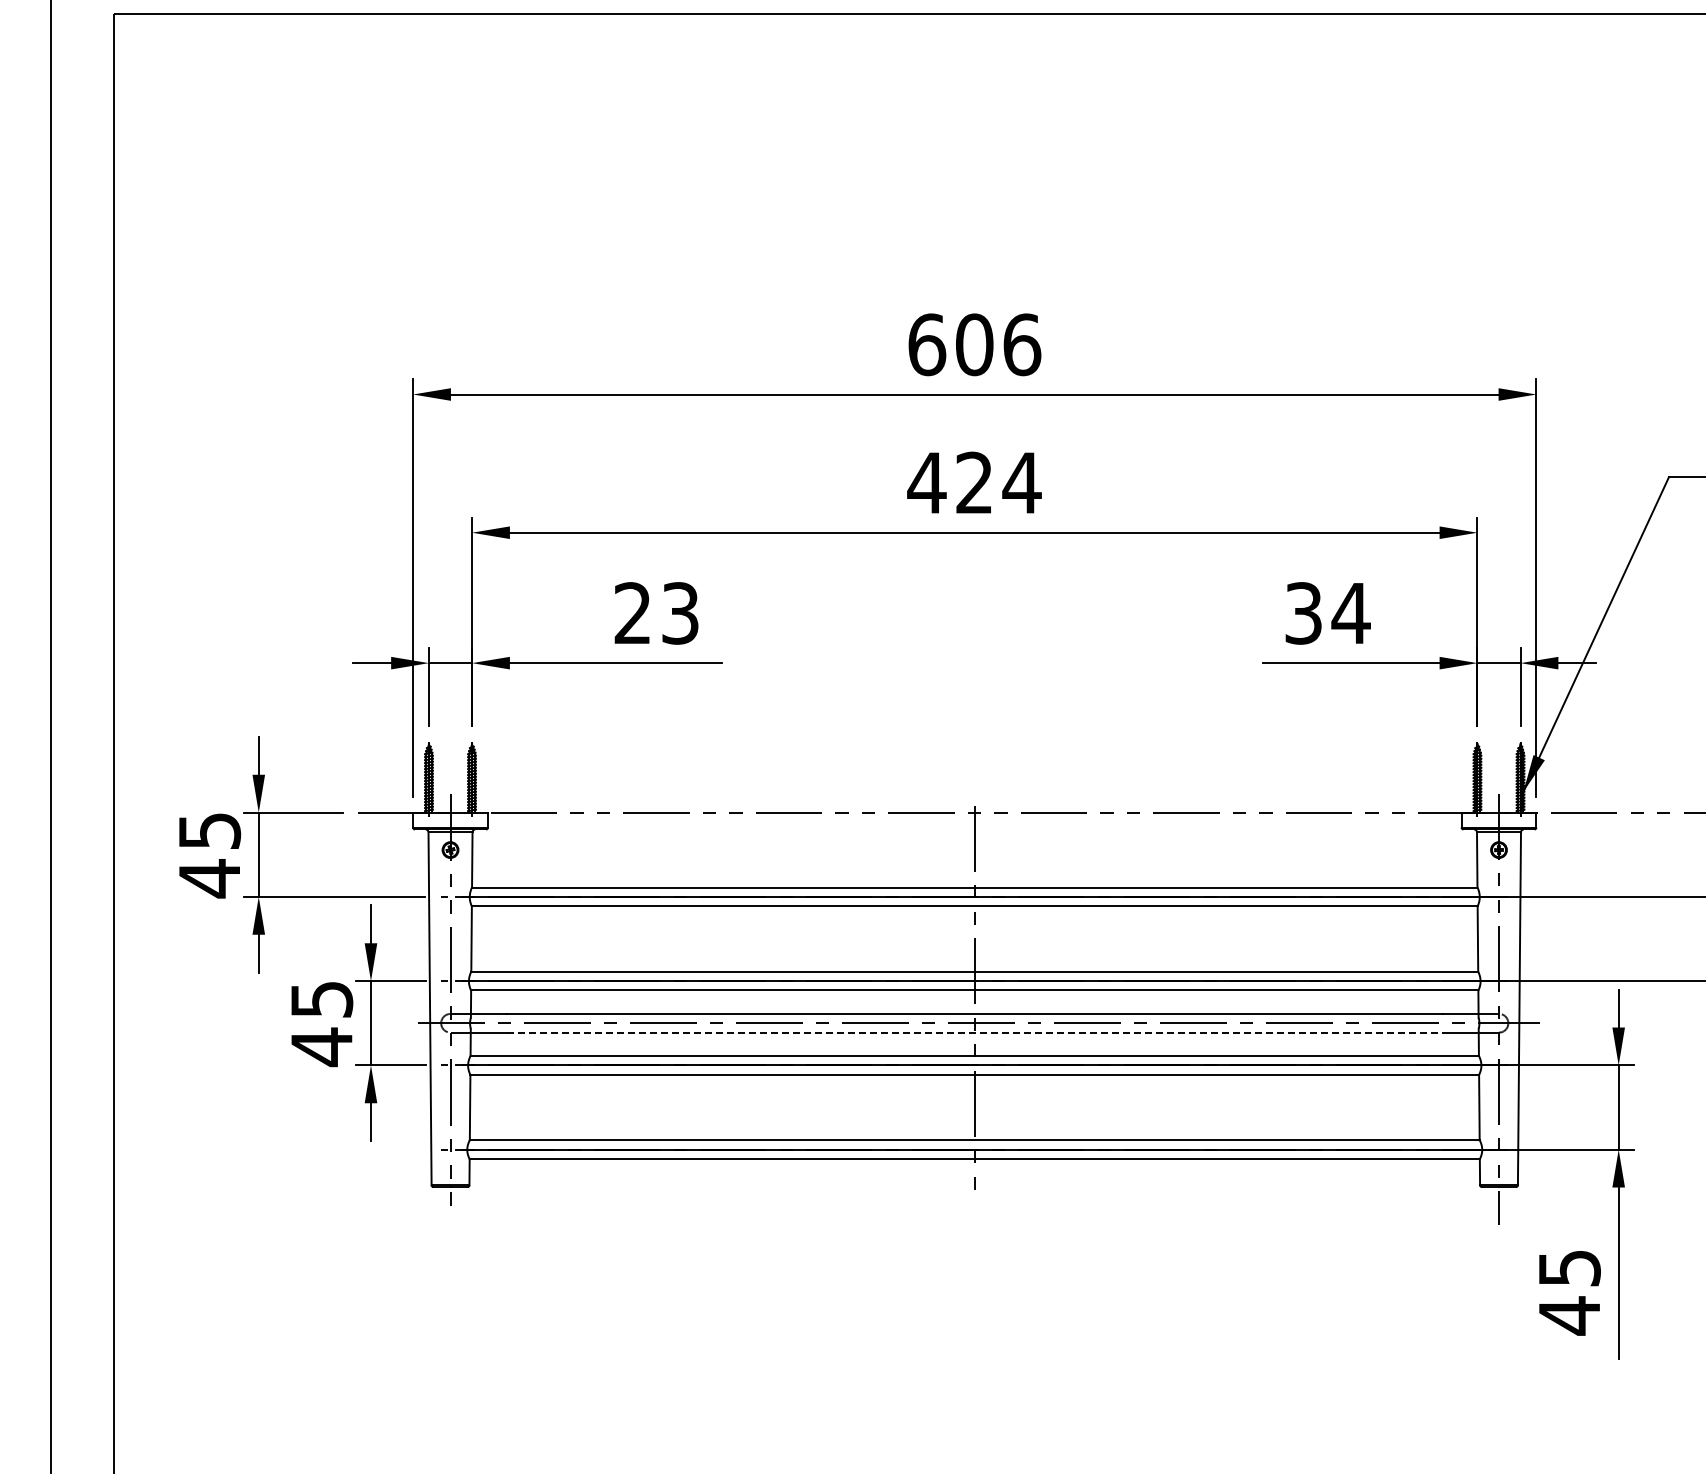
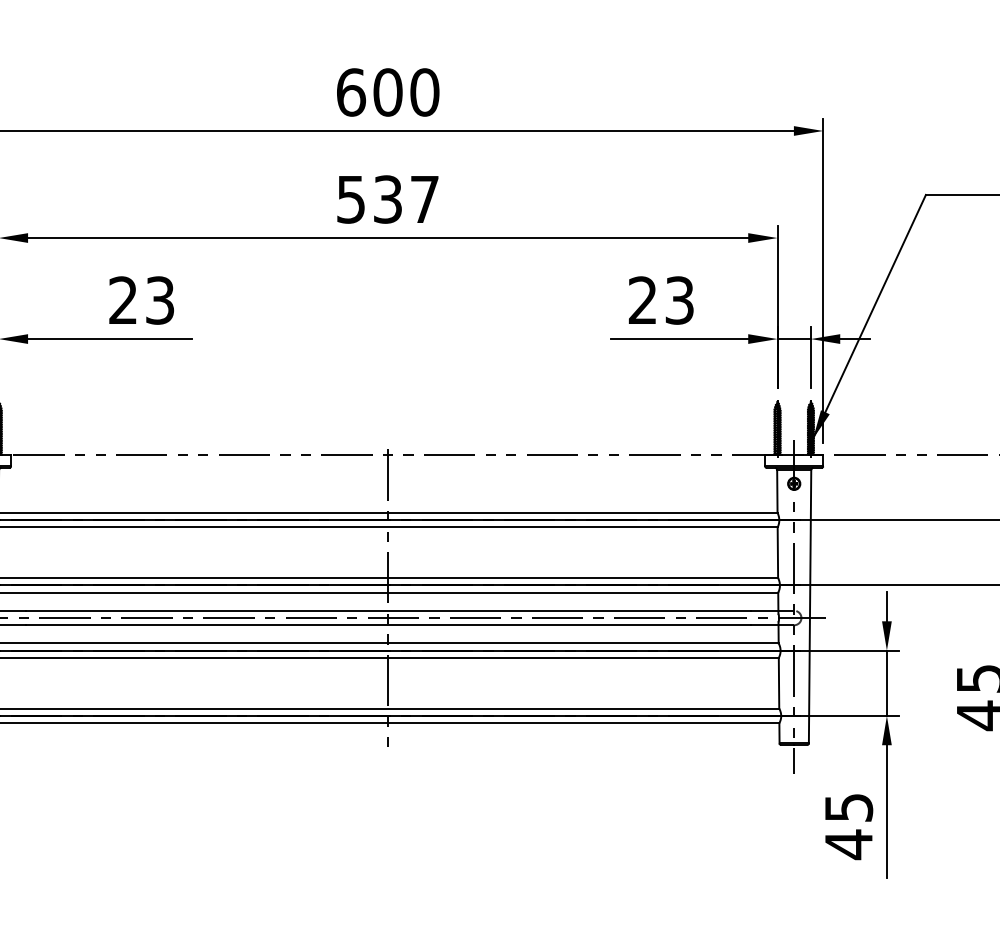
text: (1022, 344) -> (425, 92), 606 -> 600
text: (974, 482) -> (387, 199), 424 -> 537
text: (1327, 613) -> (661, 300), 34 -> 23
line: (975, 1032) -> (388, 625), dashed -> solid

